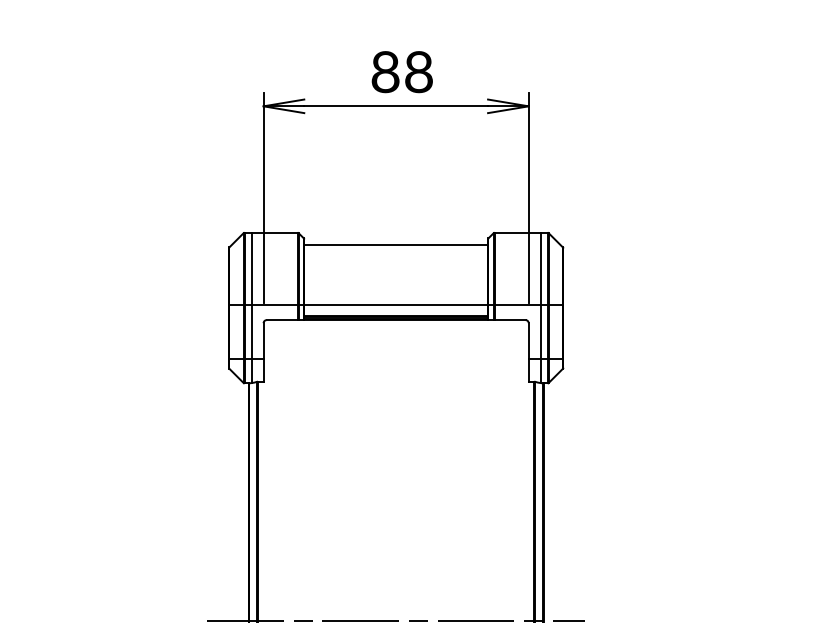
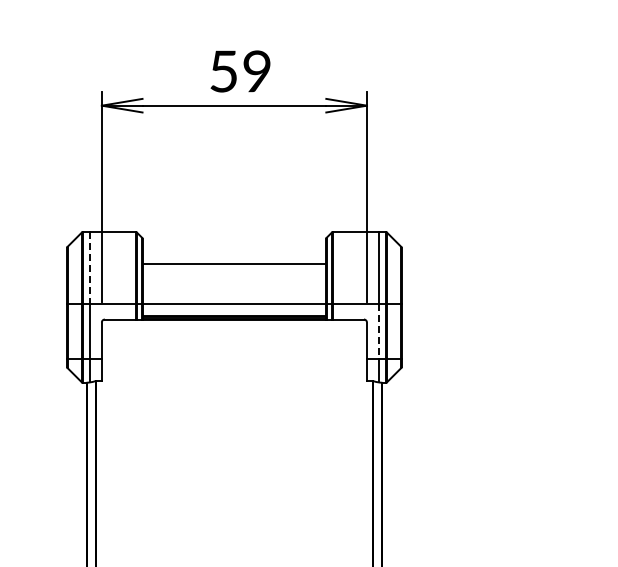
text: (401, 72) -> (239, 71), 88 -> 59
line: (396, 244) -> (234, 263), moved
line: (251, 269) -> (89, 268), solid -> dashed
line: (540, 332) -> (378, 331), solid -> dashed

